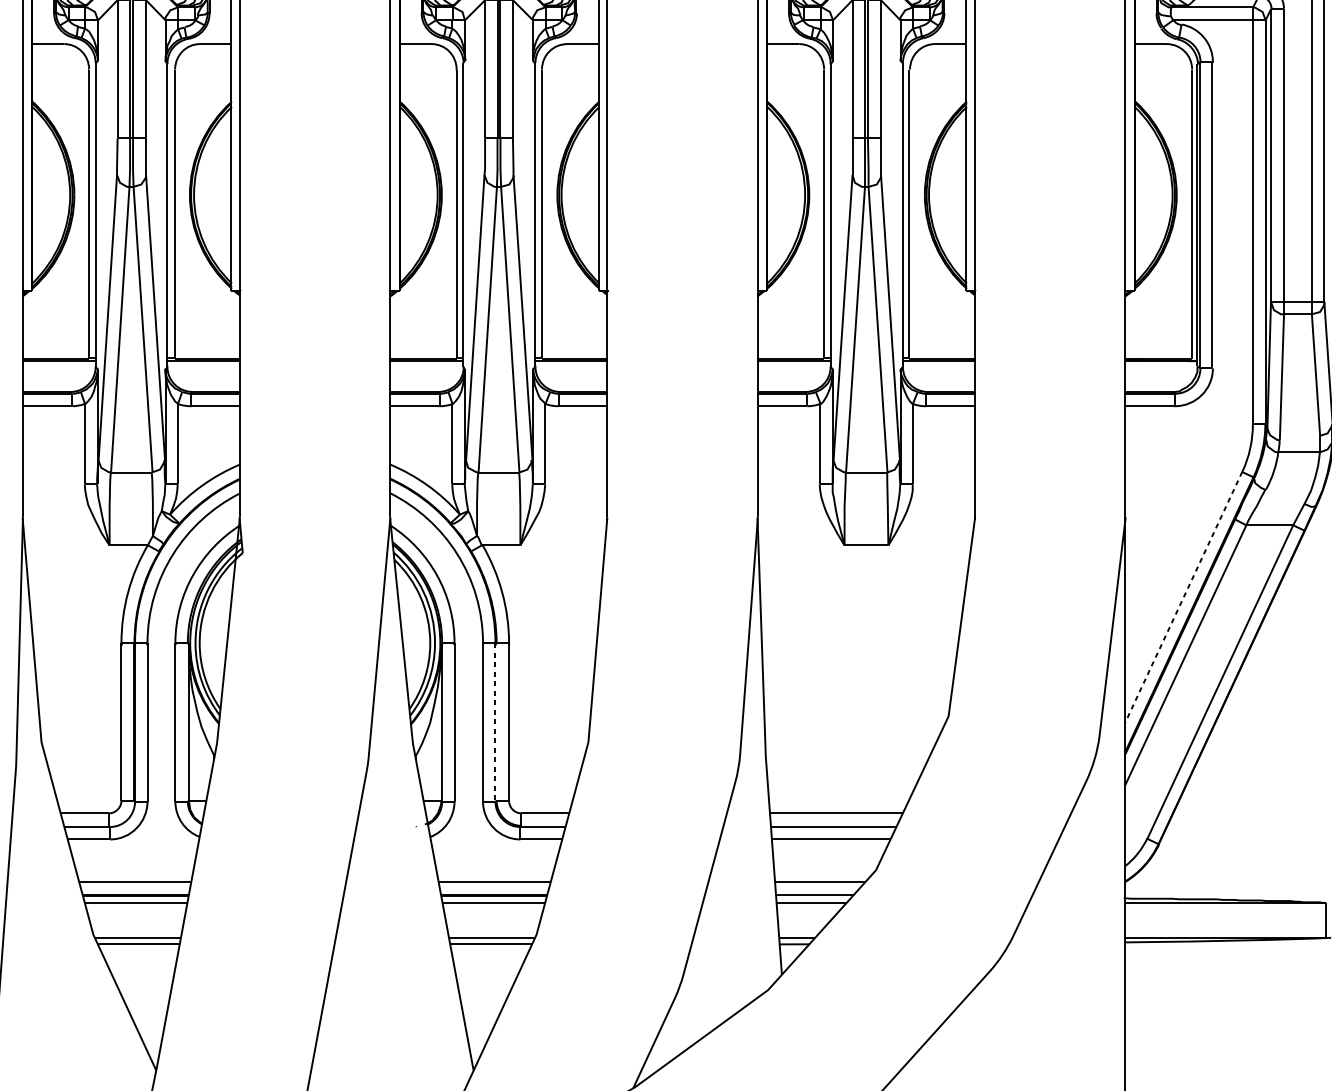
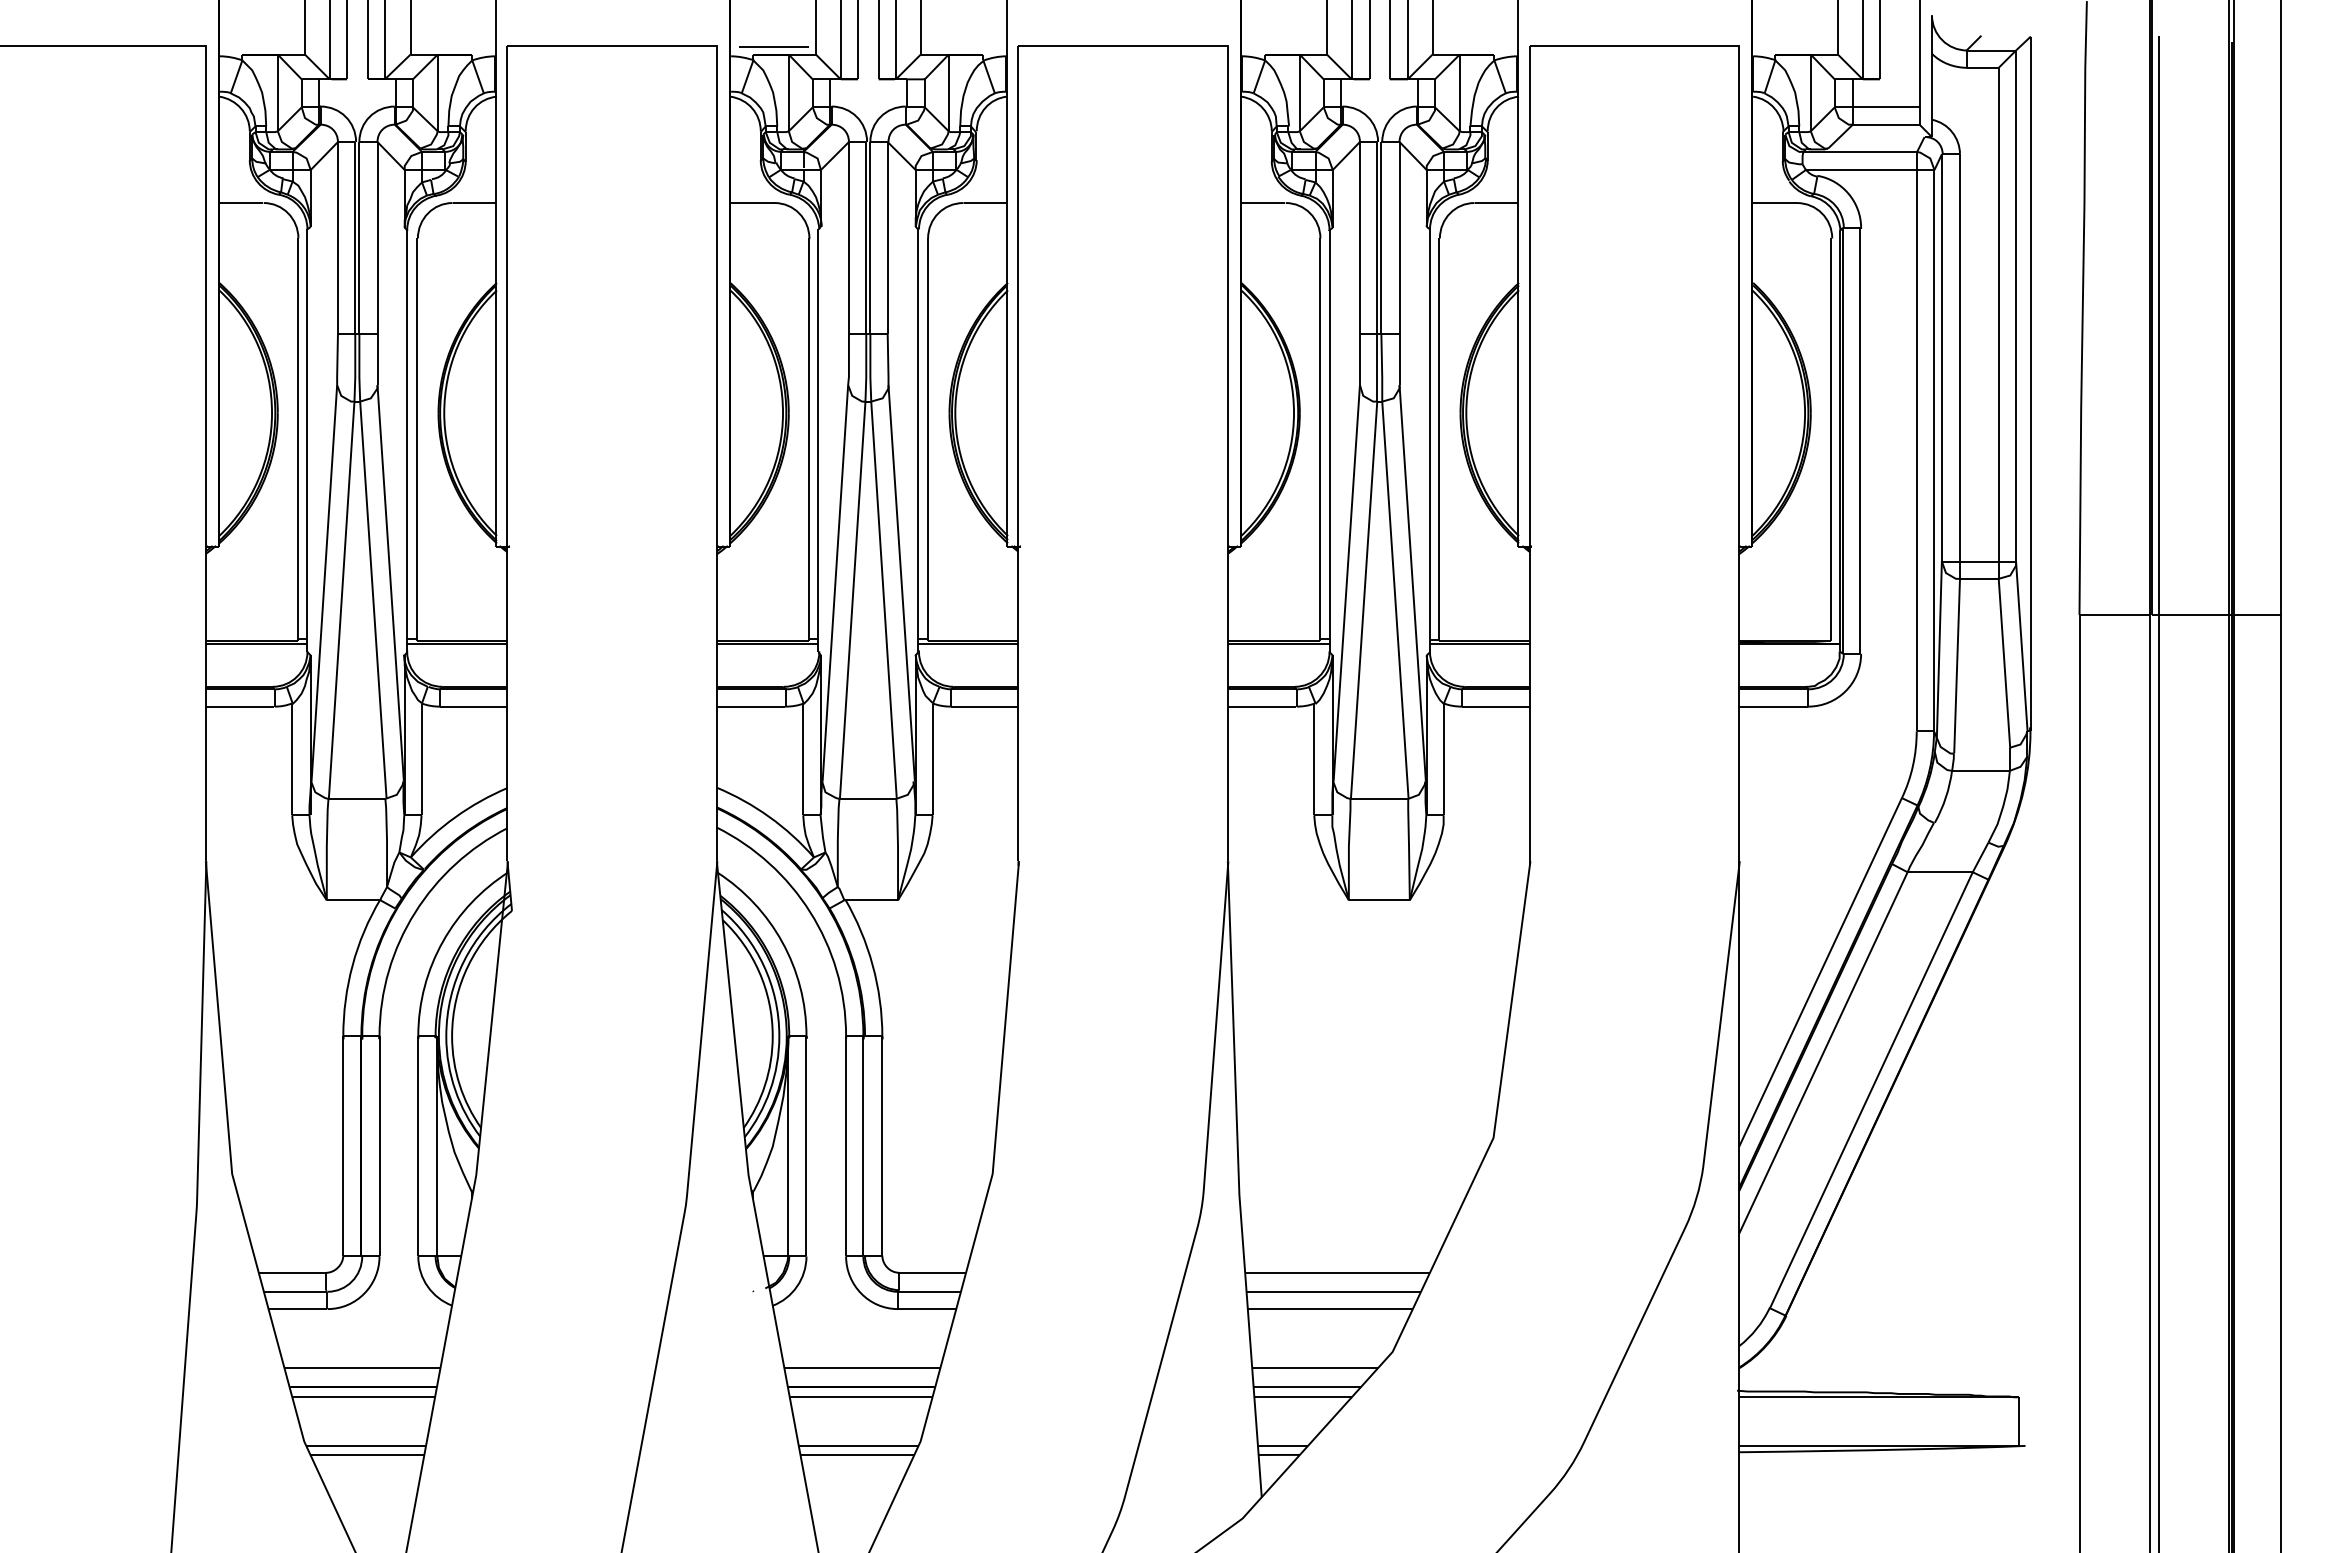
line: (1183, 597) -> (1820, 972), dashed -> solid
line: (495, 722) -> (863, 1146), dashed -> solid

